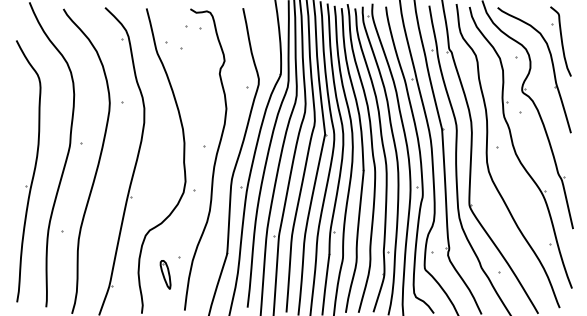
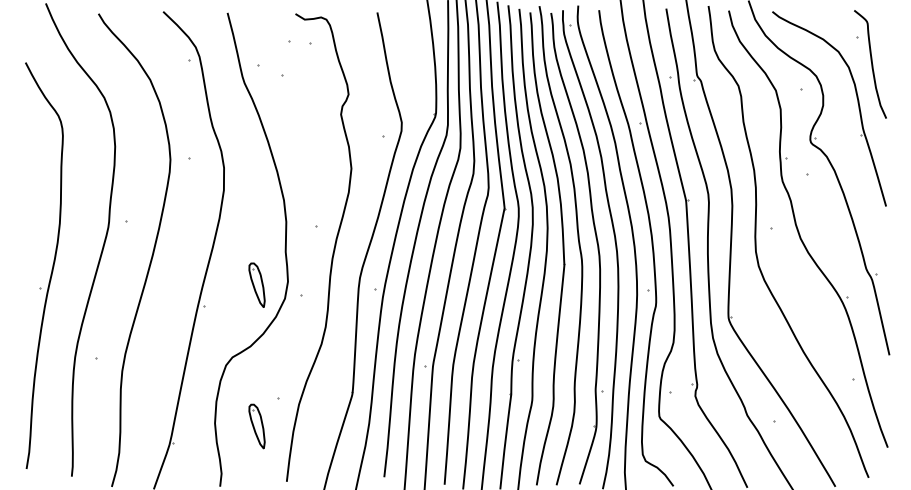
part: (165, 183) -> (256, 284), added

